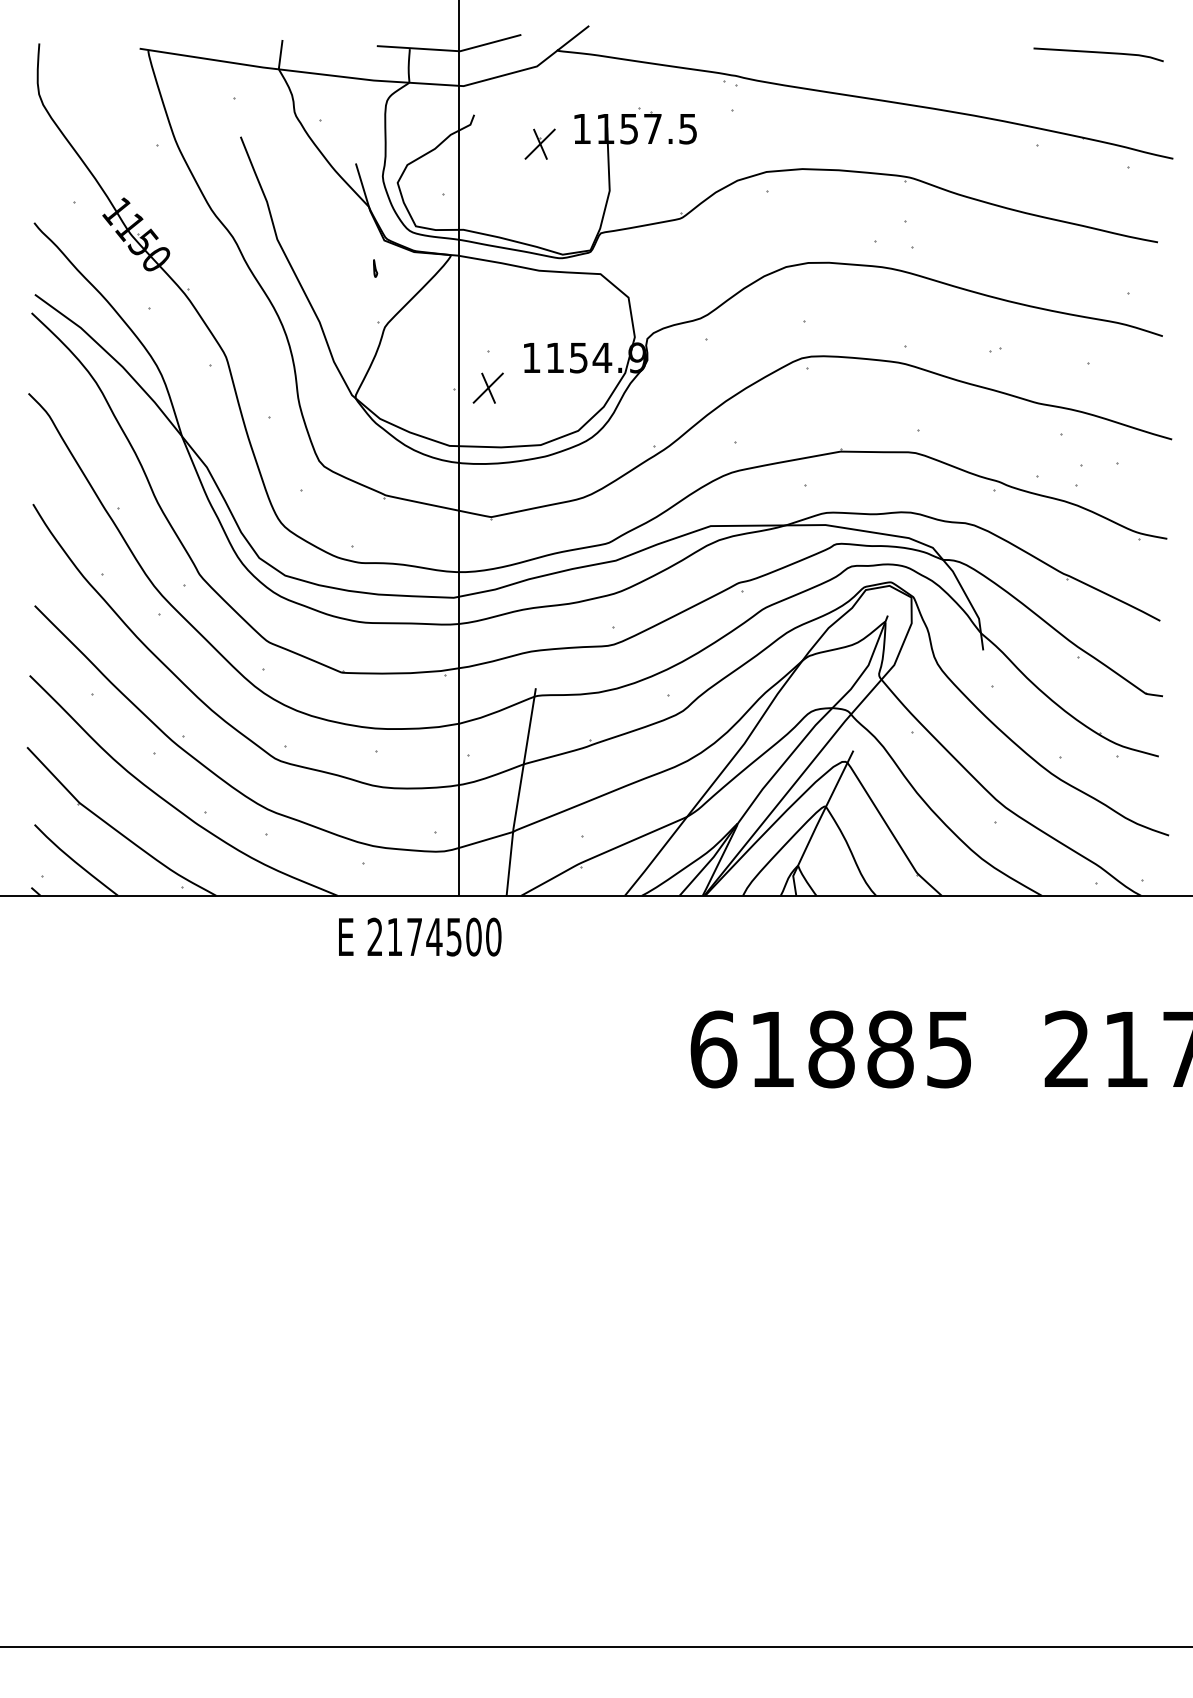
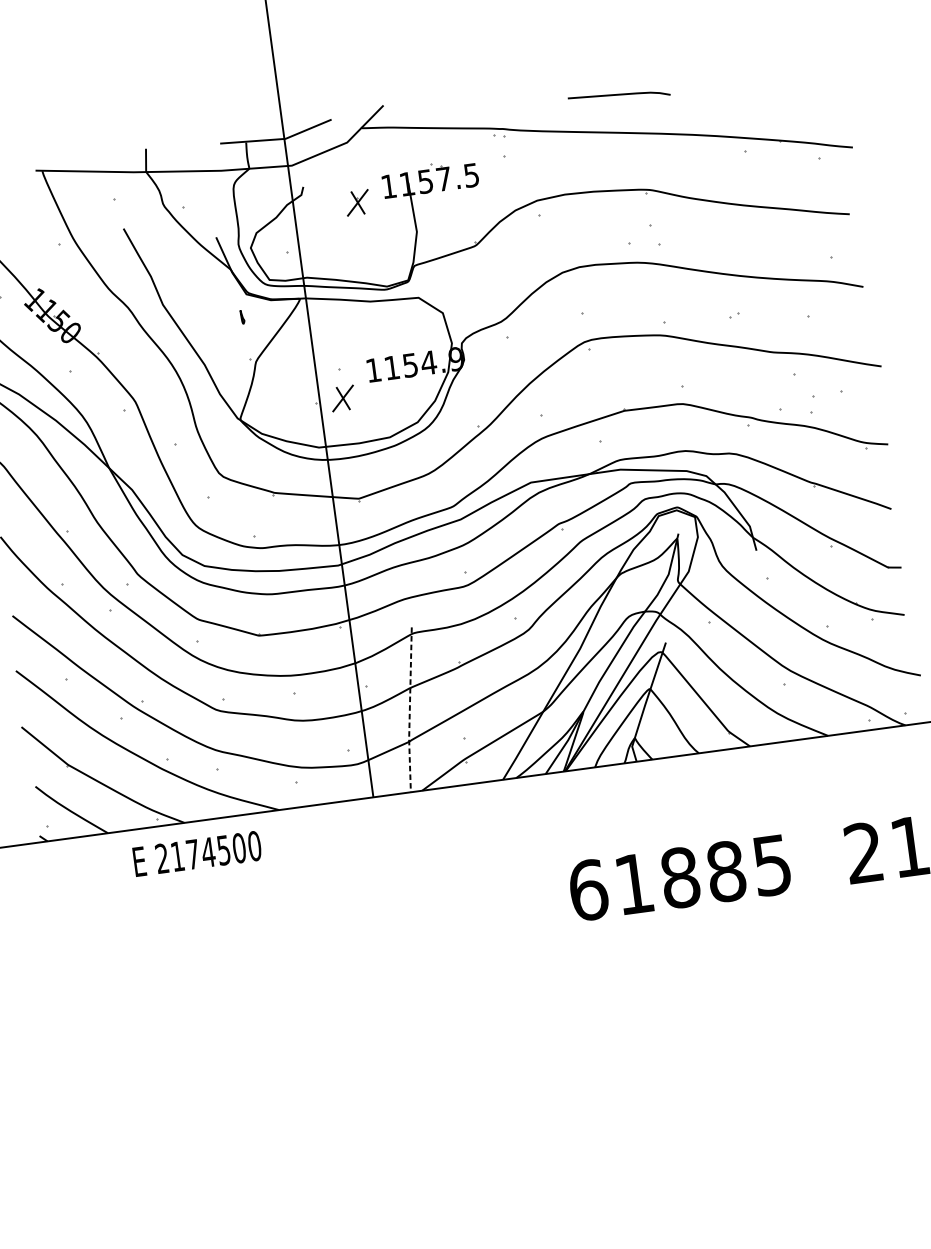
curve: (1098, 53) -> (618, 95), moved
line: (519, 792) -> (410, 710), solid -> dashed
text: (420, 936) -> (197, 853), moved

